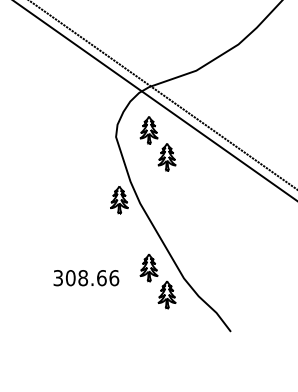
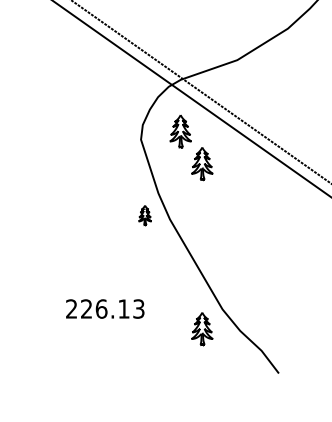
part: (119, 200) -> (145, 215), size x0.6
part: (148, 268) -> (179, 297), removed
text: (86, 278) -> (105, 309), 308.66 -> 226.13

